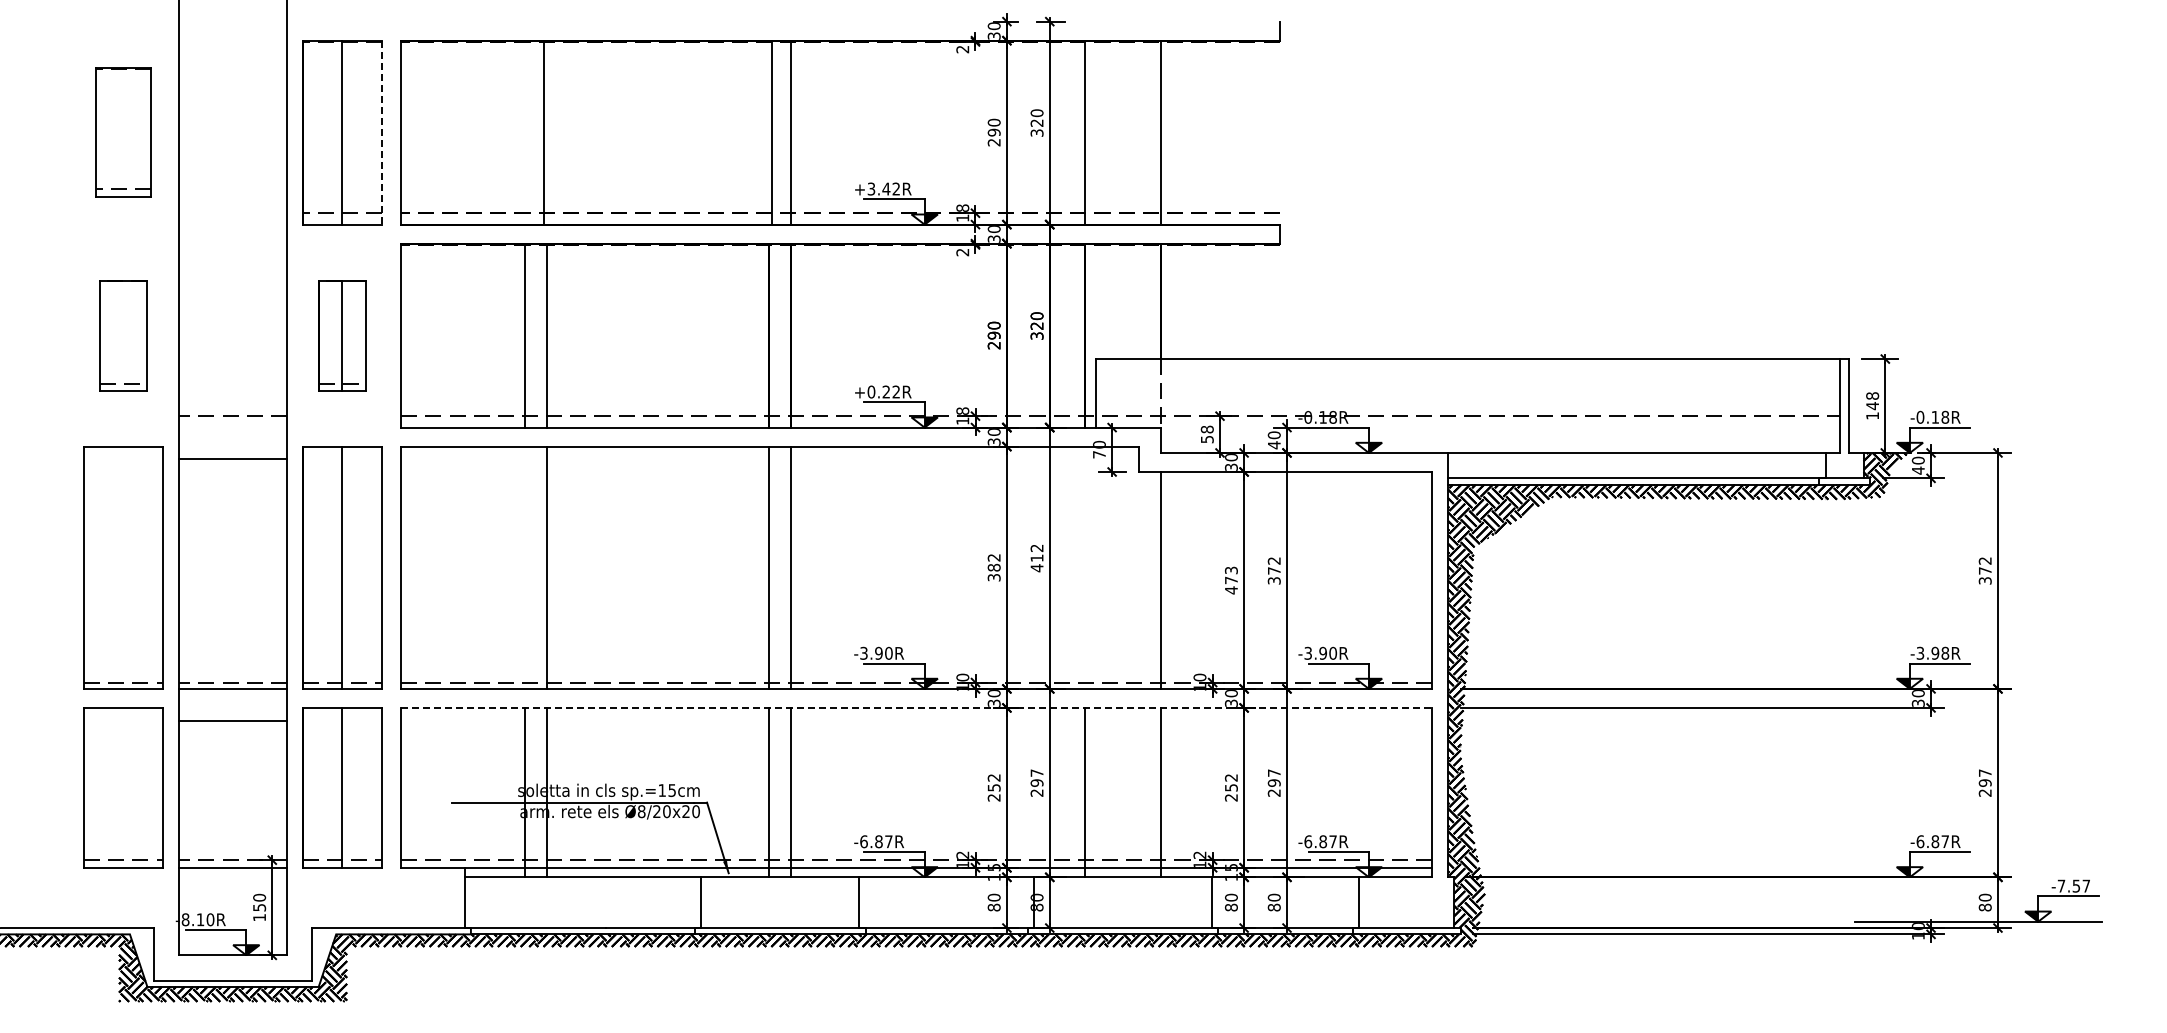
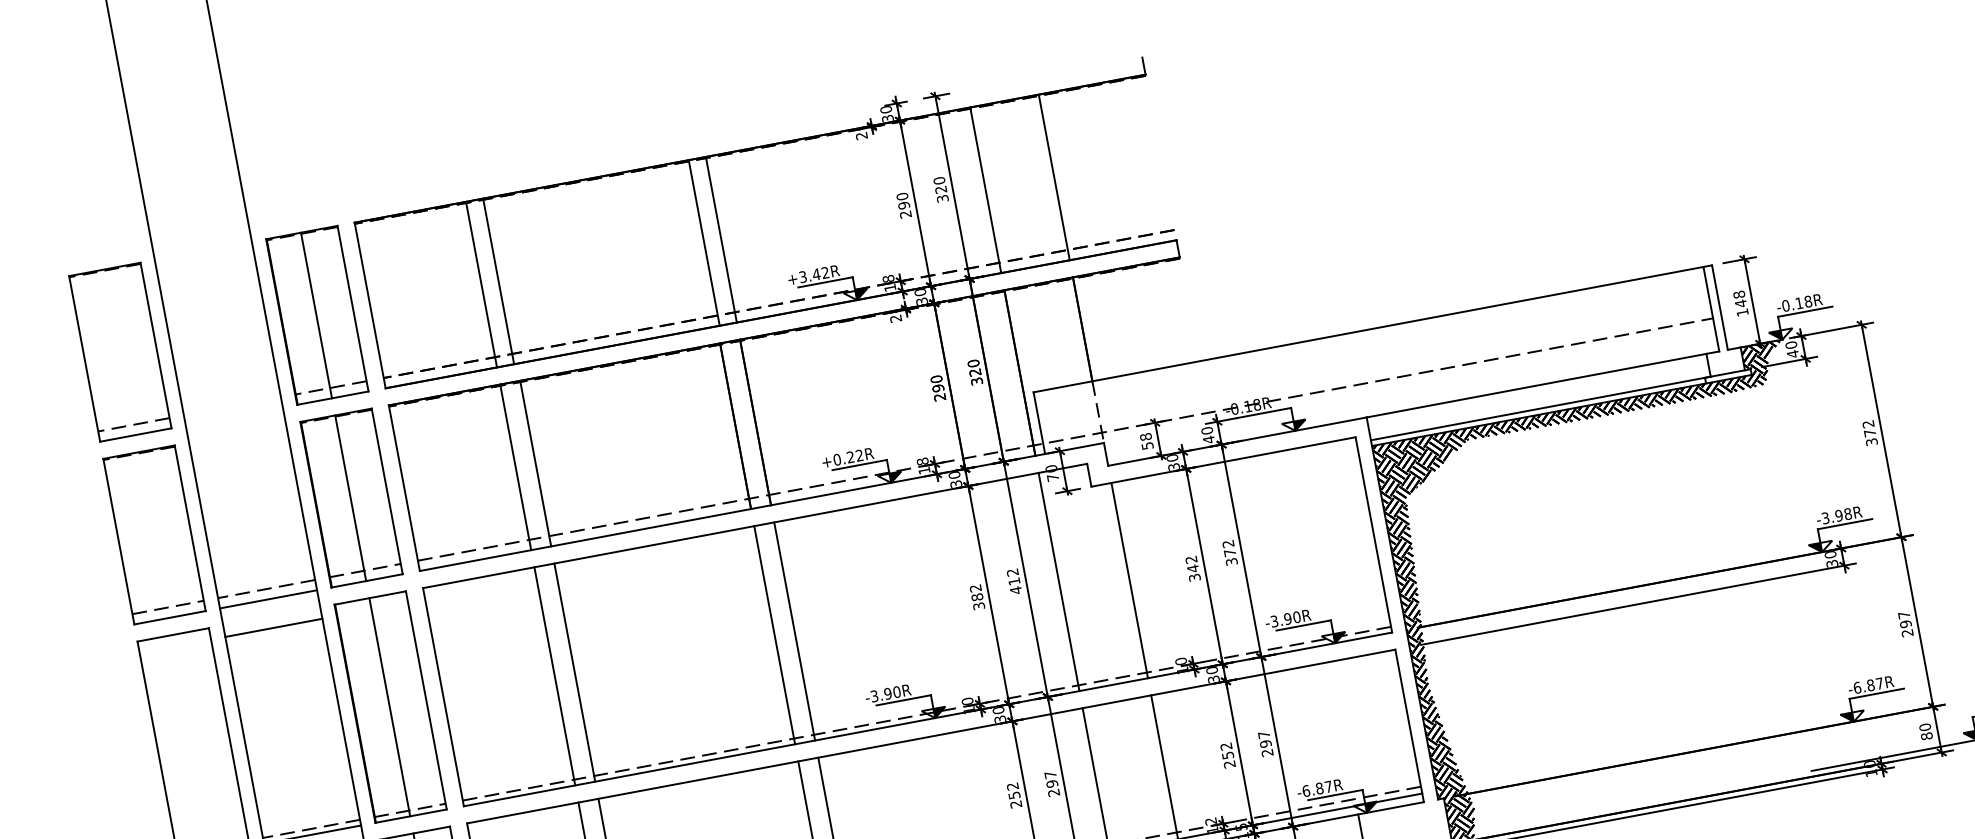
part: (123, 132) -> (120, 352), size x1.43
line: (382, 132) -> (353, 308), dashed -> solid
line: (524, 132) -> (481, 284), added
part: (123, 335) -> (154, 534), size x1.67
part: (342, 335) -> (351, 497), size x1.67
line: (232, 427) -> (268, 599), added
line: (524, 567) -> (554, 676), added
line: (1084, 567) -> (1058, 581), added
text: (1230, 580) -> (1192, 568), 473 -> 342
line: (916, 707) -> (930, 736), dashed -> solid

